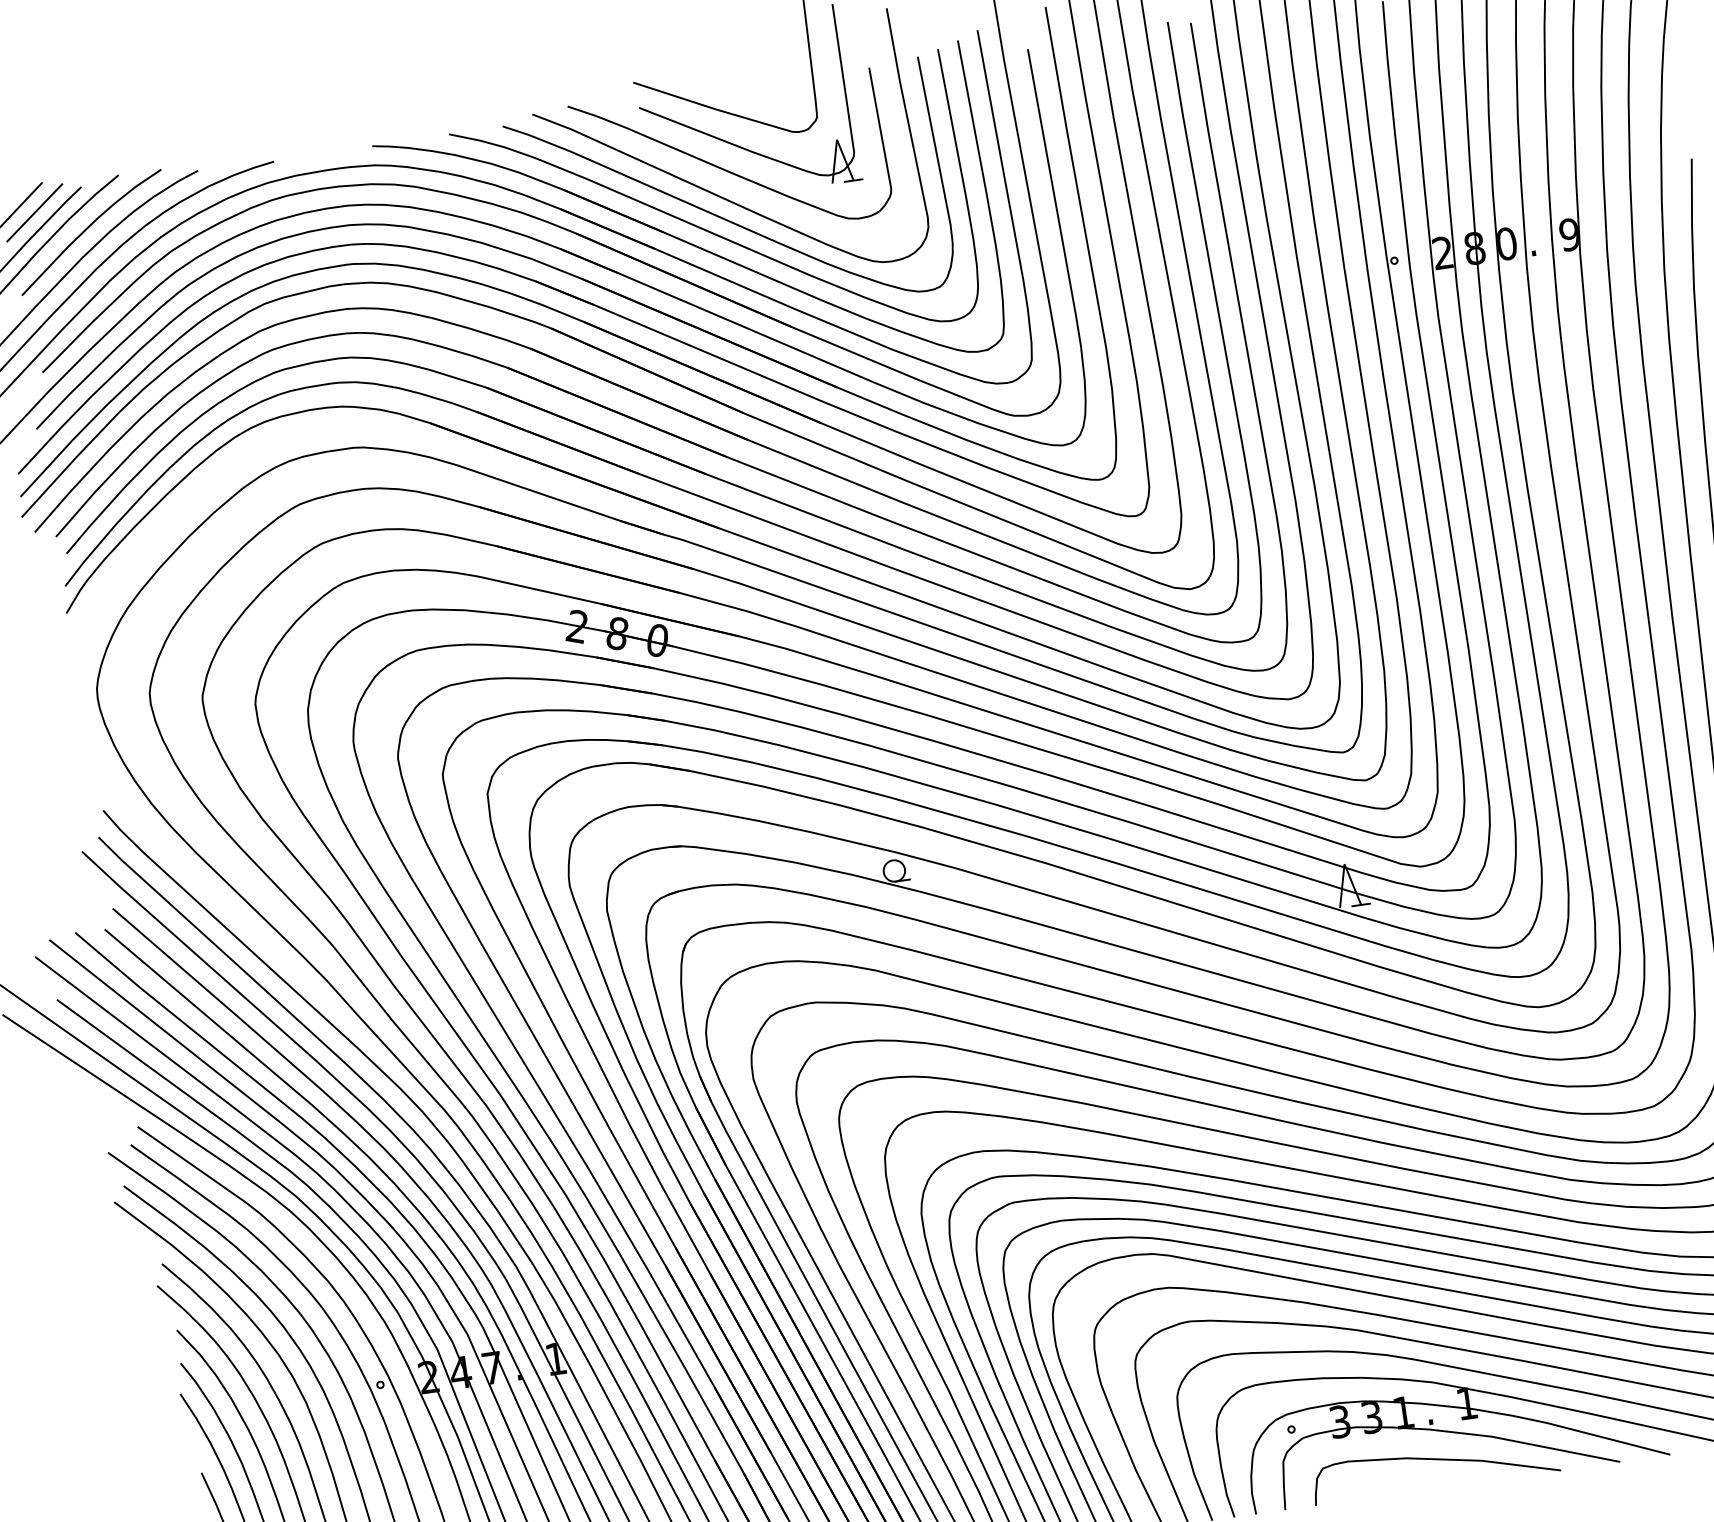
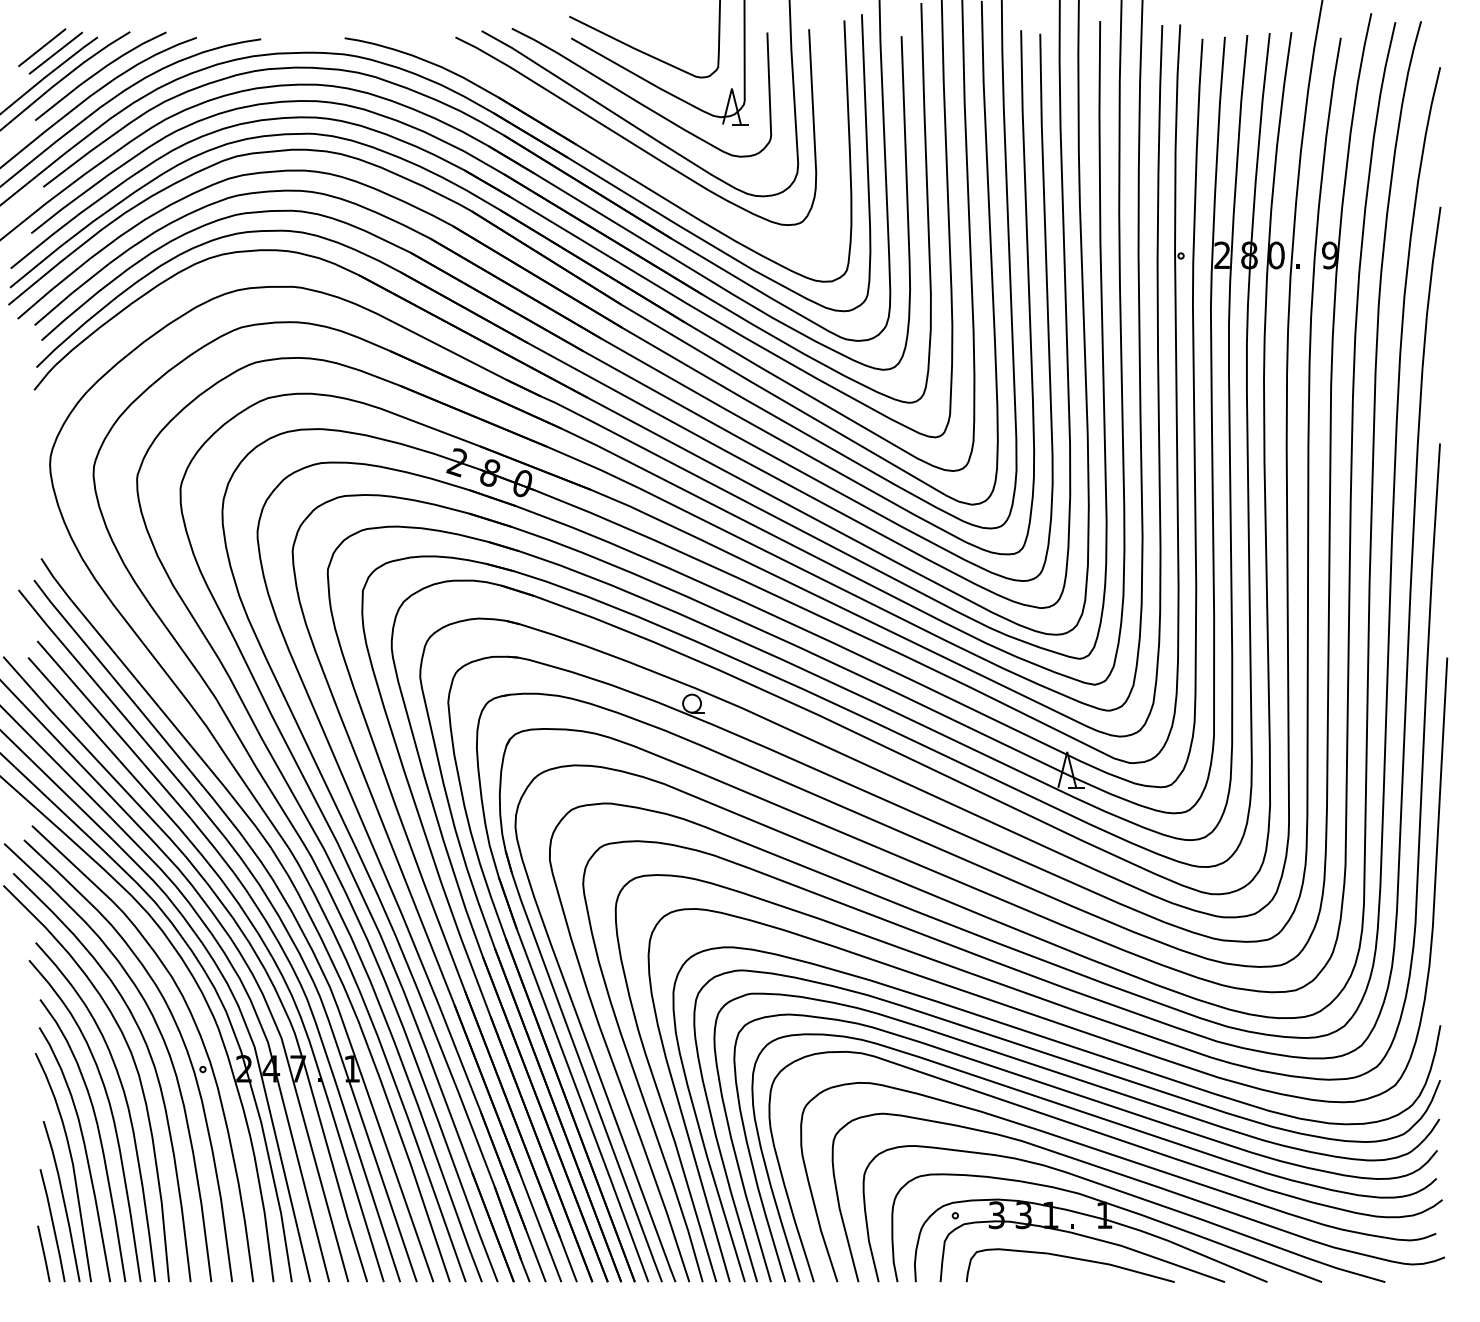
curve: (711, 231) -> (616, 149), removed

